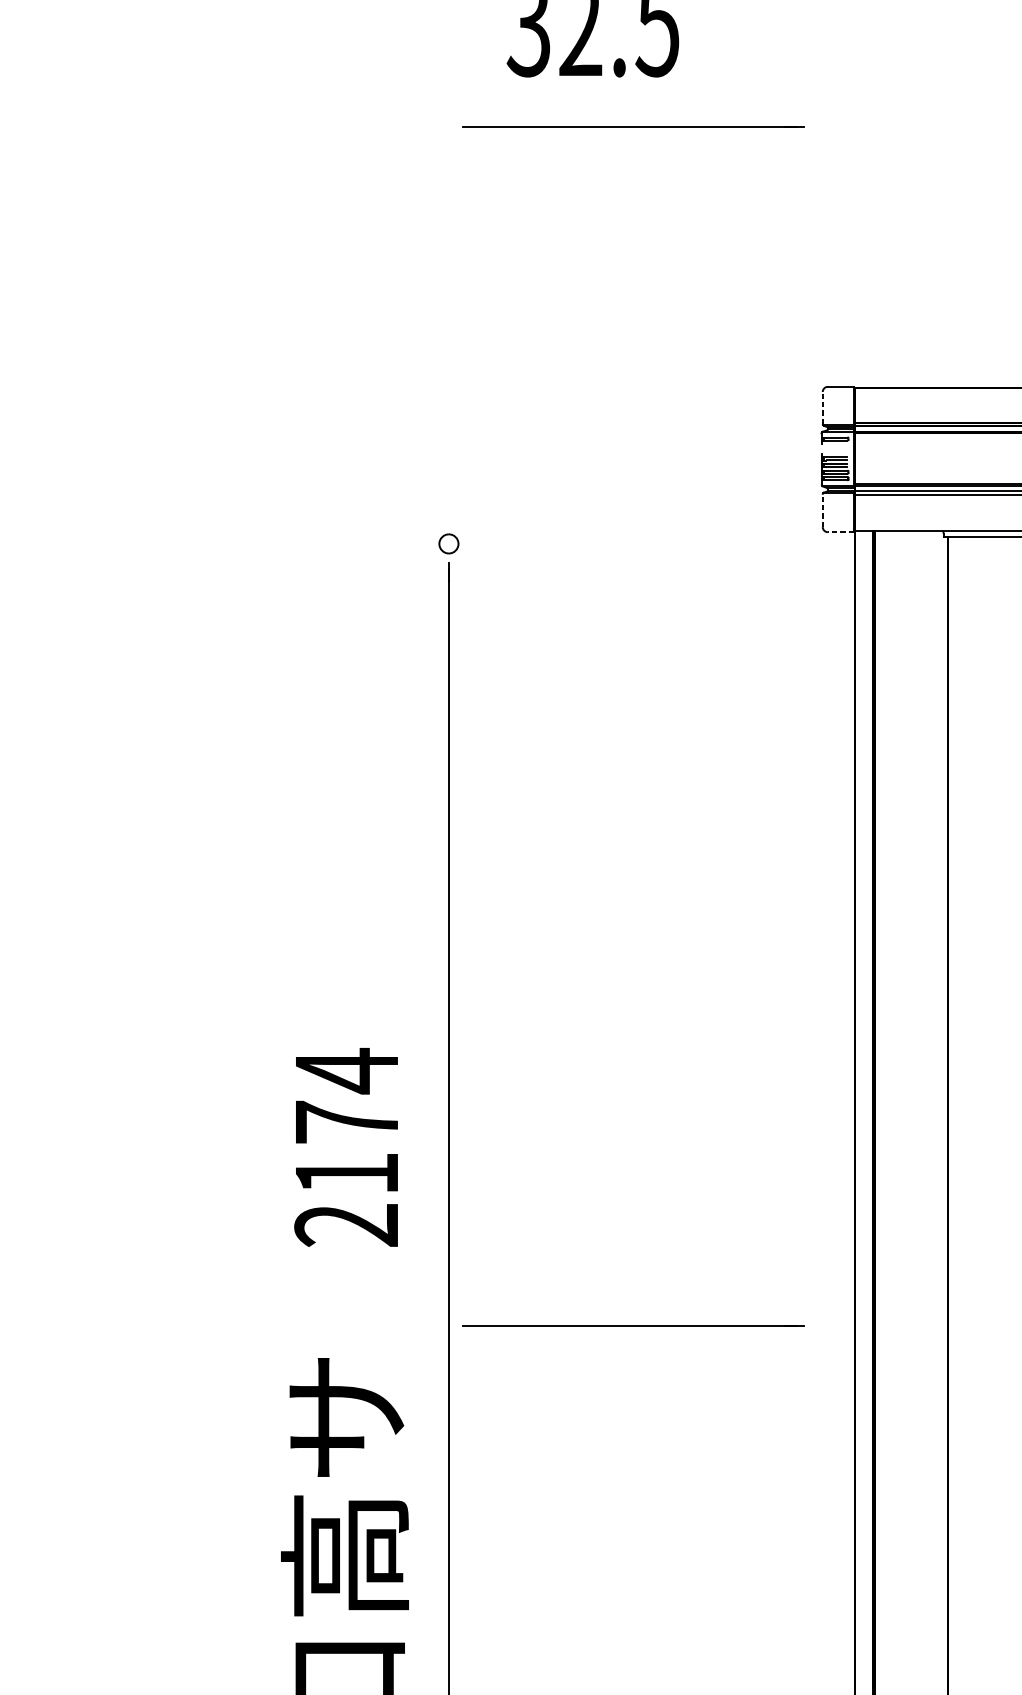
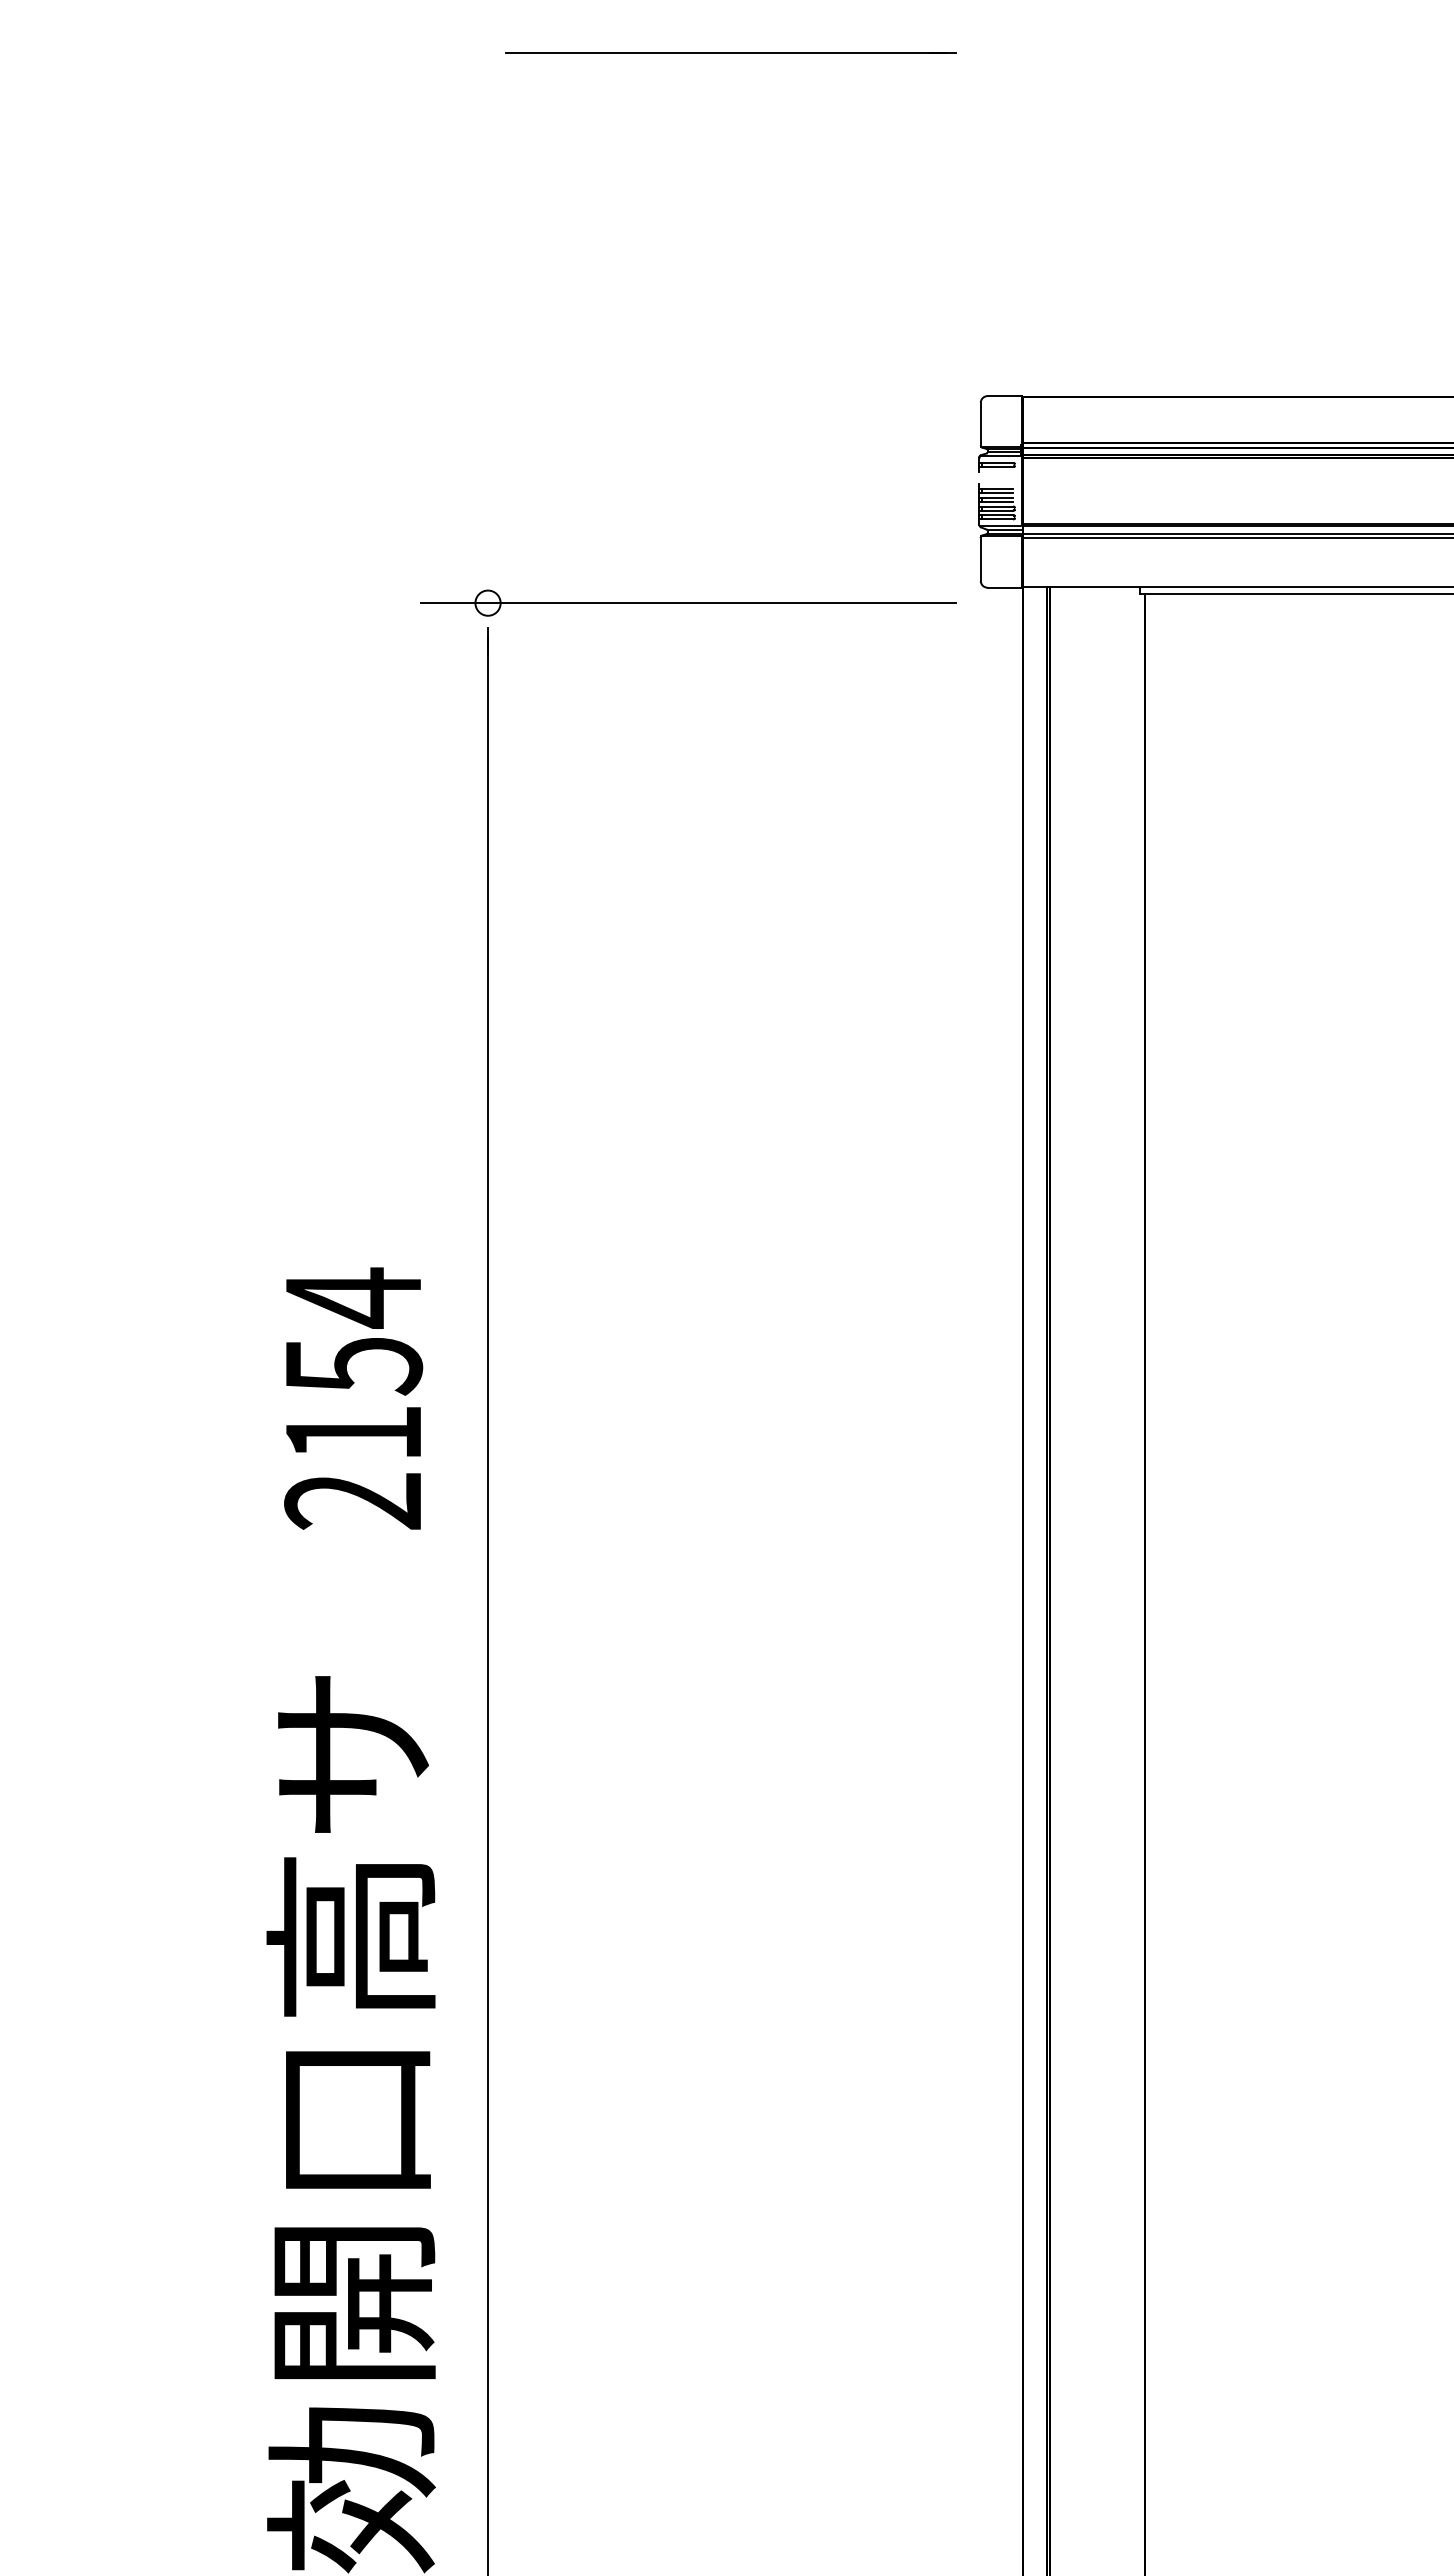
line: (822, 407) -> (980, 423), dashed -> solid
line: (822, 510) -> (980, 559), dashed -> solid
line: (840, 532) -> (1004, 587), dashed -> solid
line: (600, 544) -> (687, 603), added
text: (347, 1123) -> (354, 1366), 2174 -> 2154
line: (632, 1325) -> (730, 1633), removed

